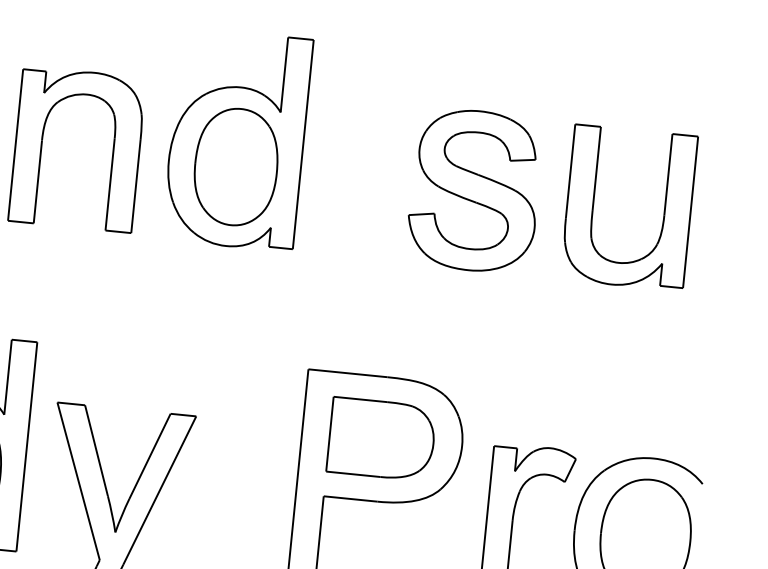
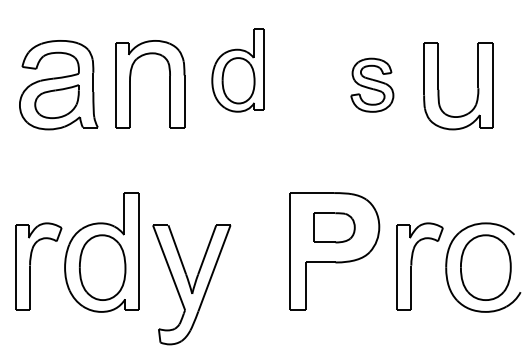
part: (236, 140) -> (237, 70), size x0.7
part: (475, 191) -> (372, 85), size x0.6
part: (381, 438) -> (334, 227), size x0.7

